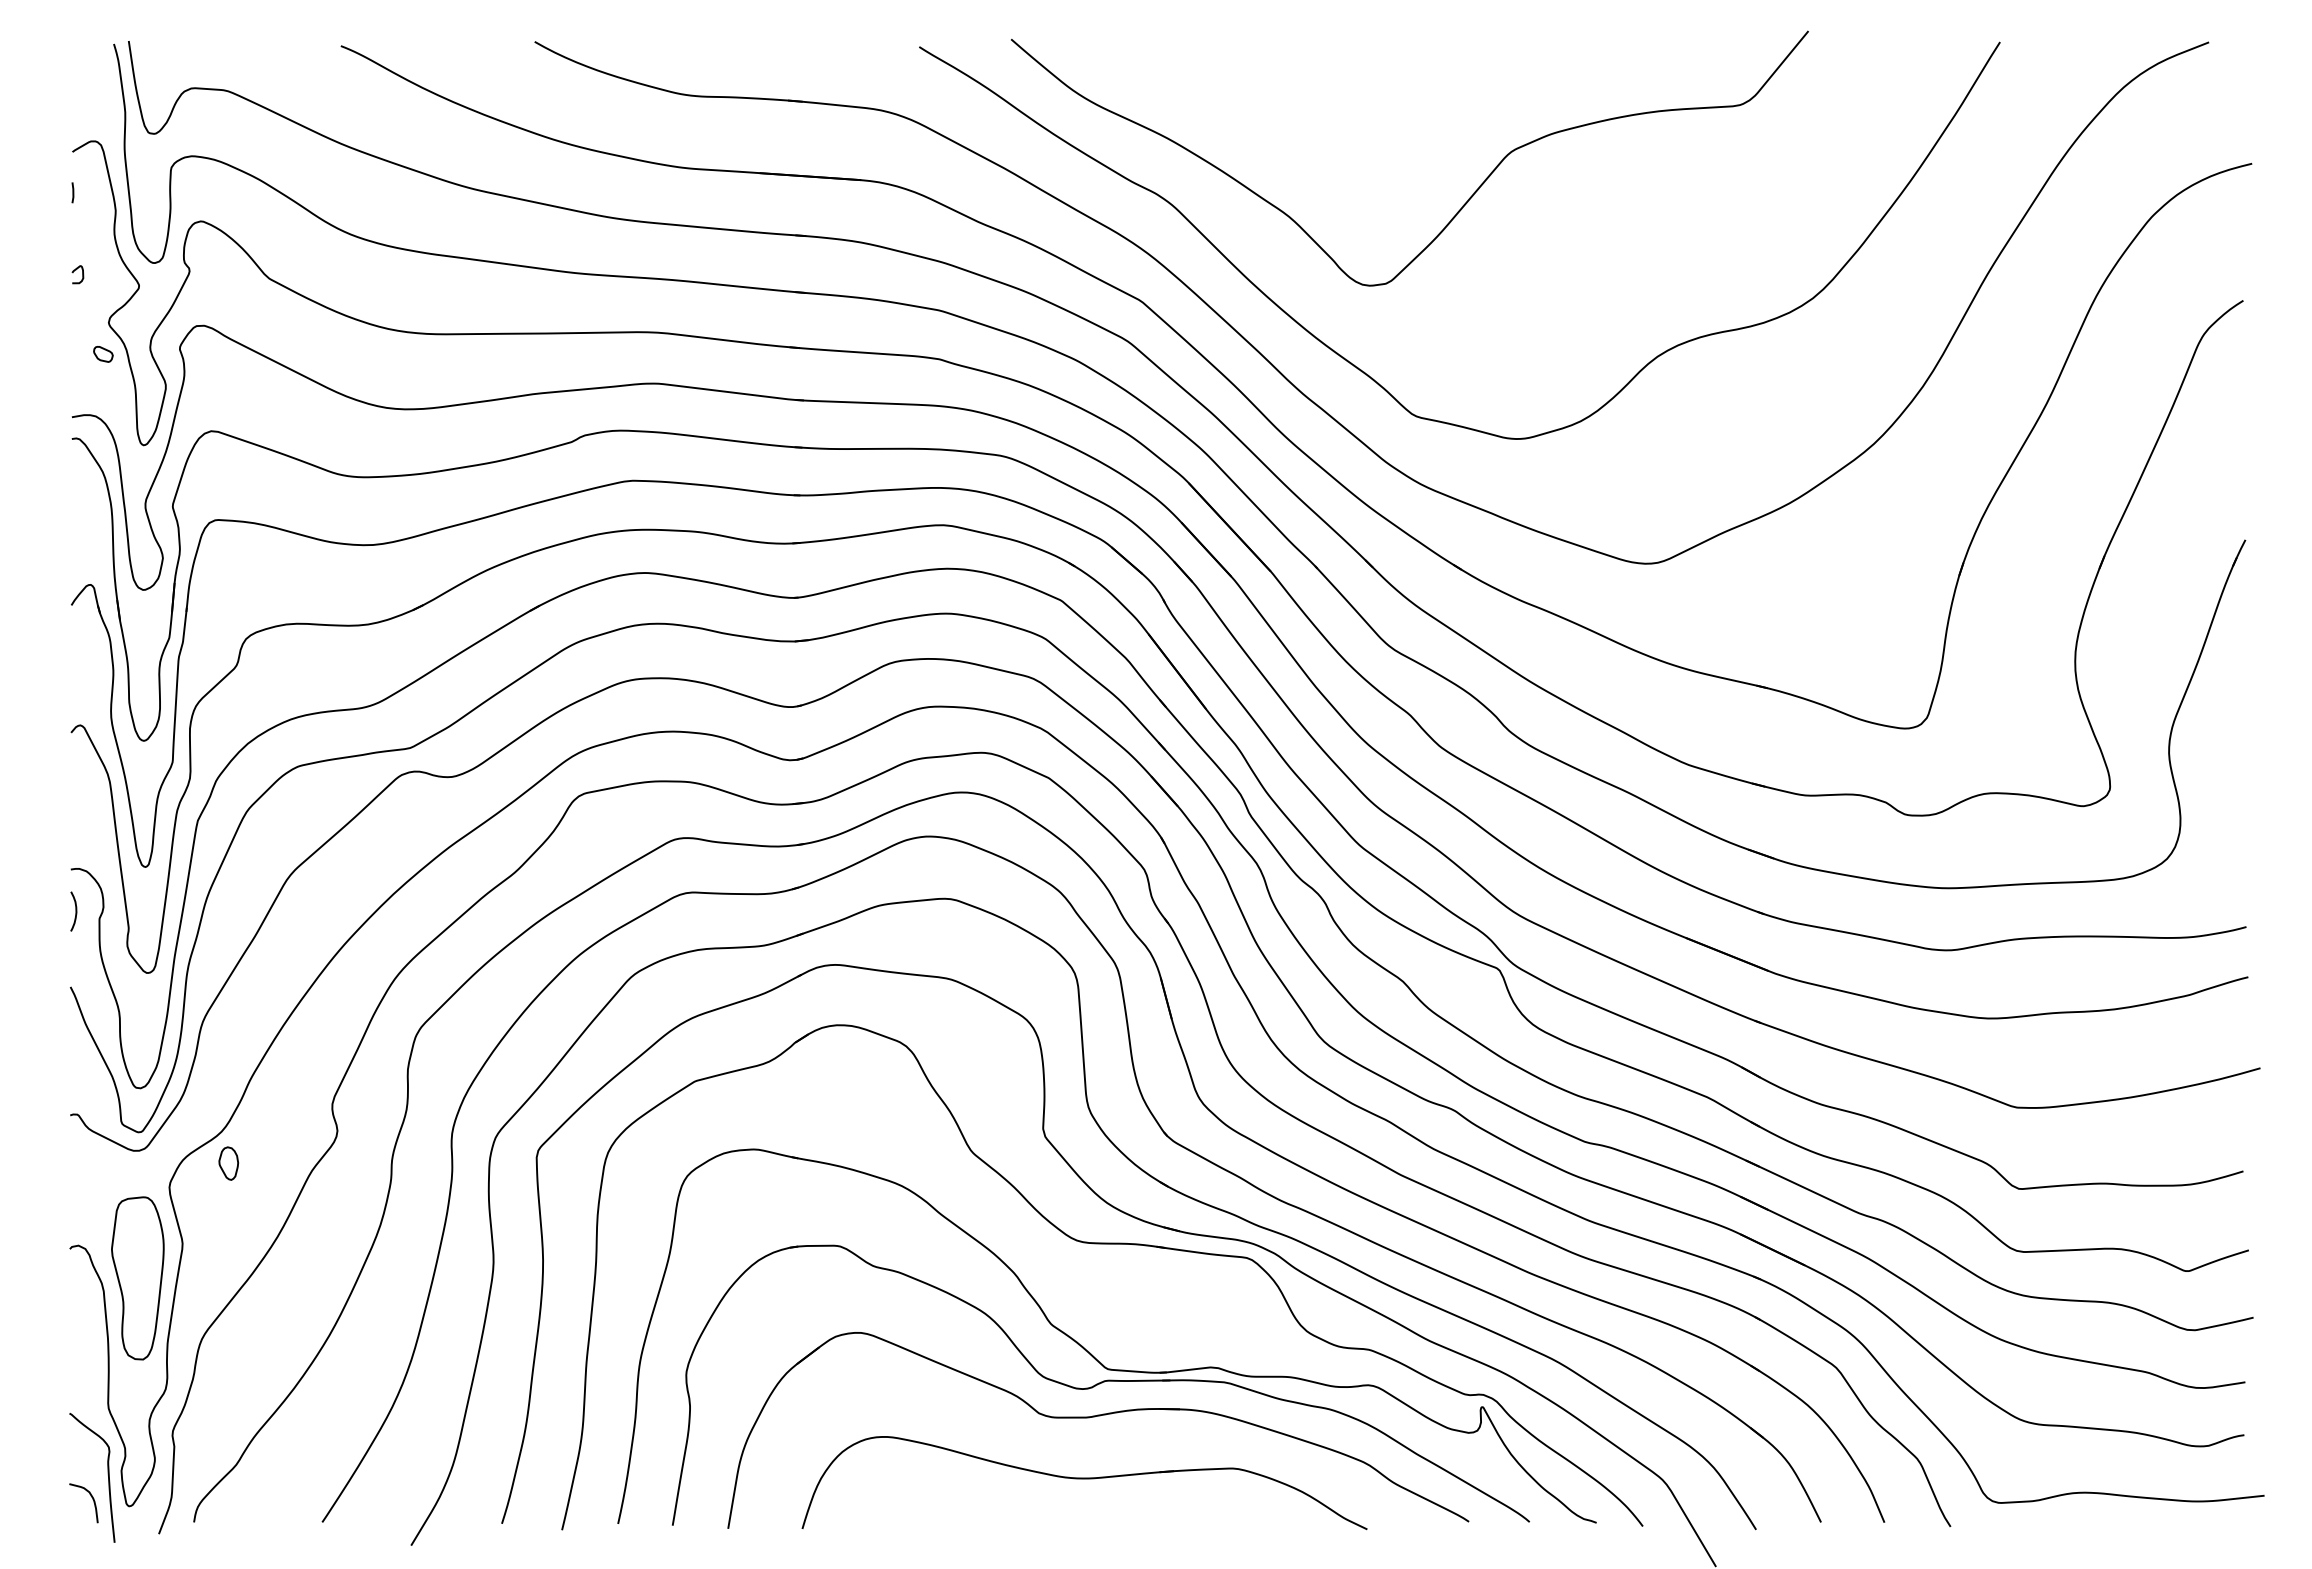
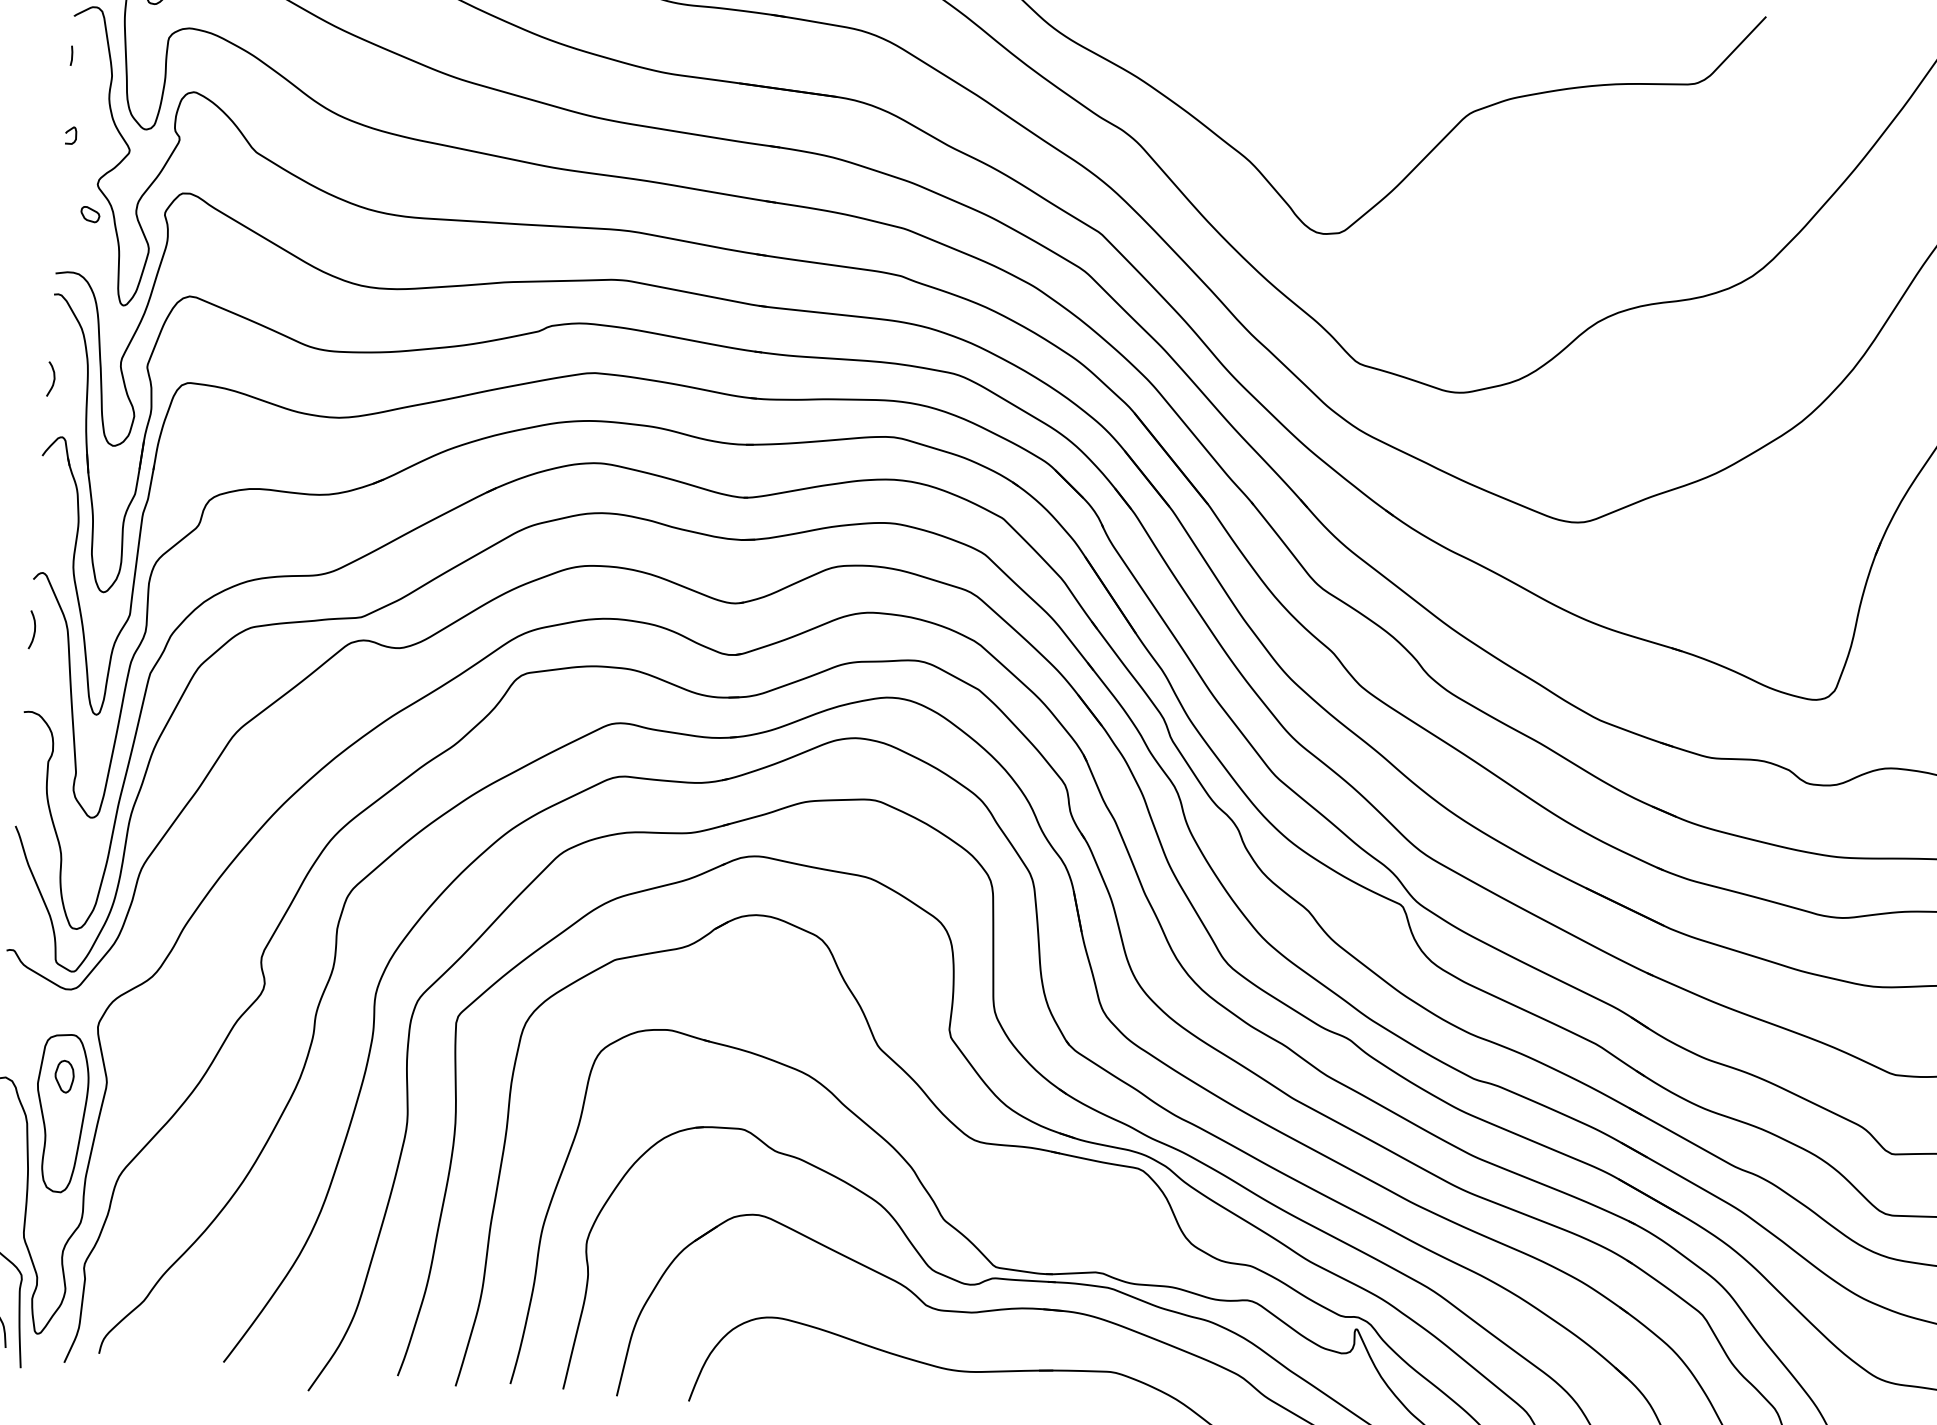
curve: (77, 525) -> (53, 378), added
curve: (75, 911) -> (34, 629), moved
part: (228, 1163) -> (64, 1076), moved

